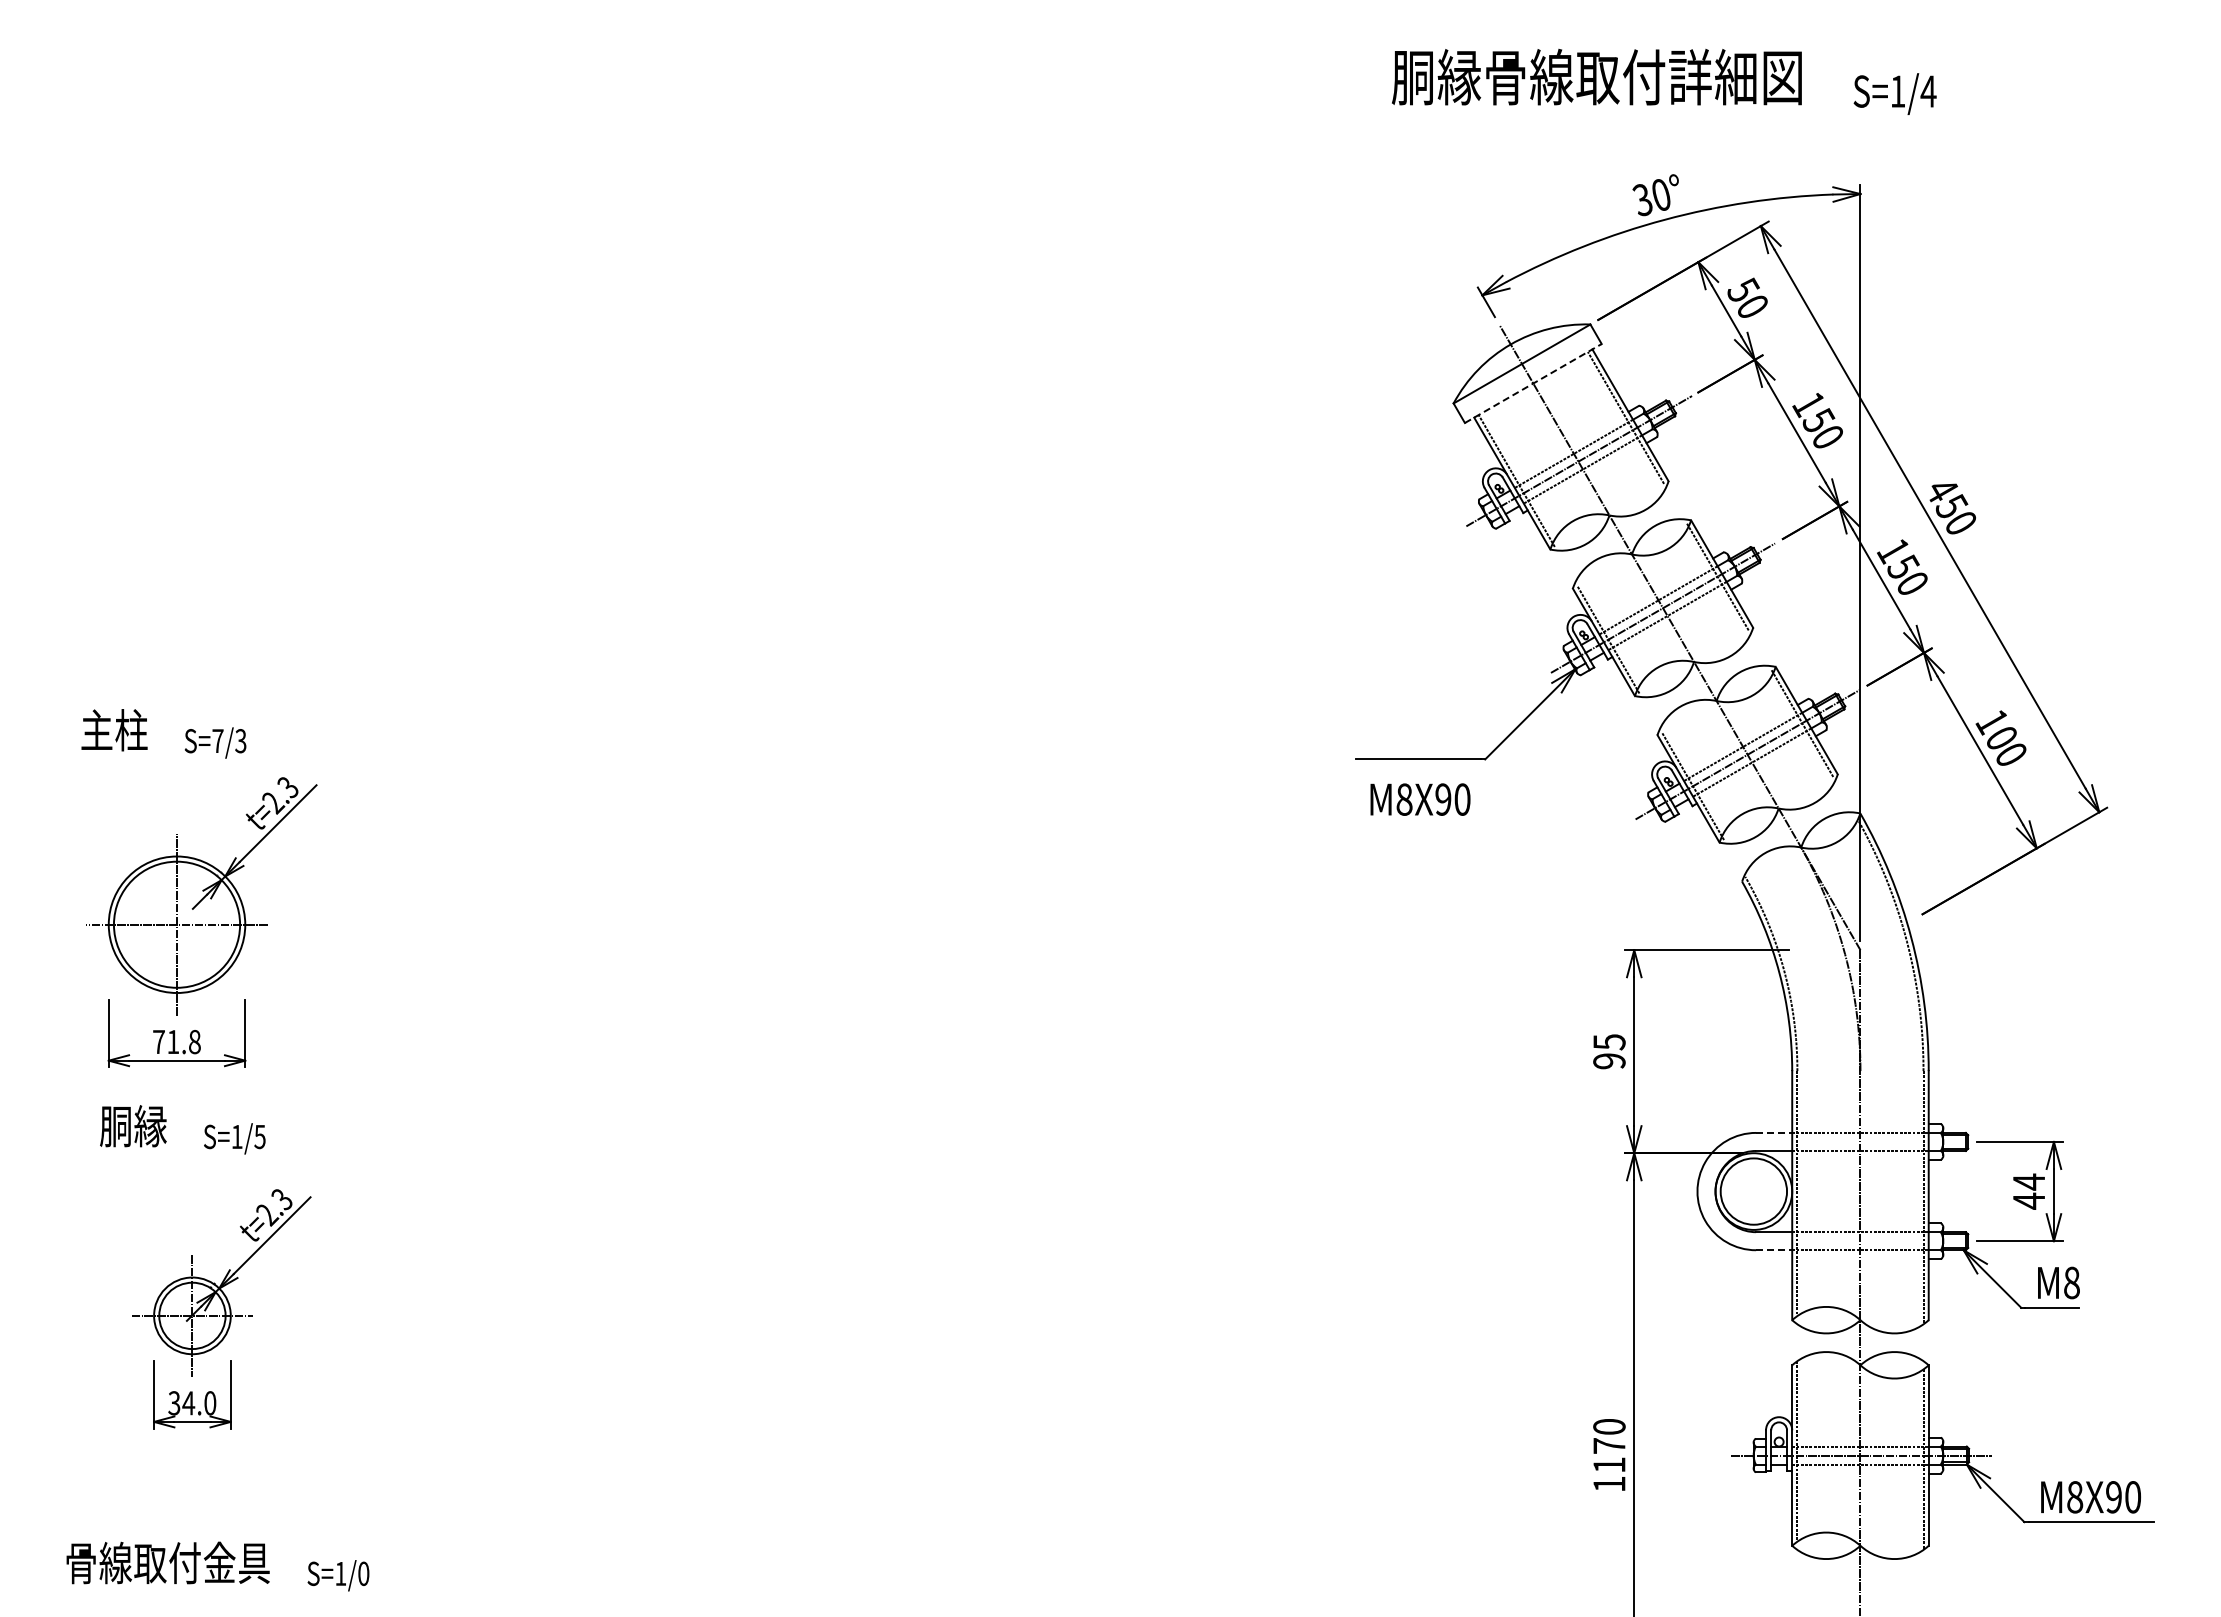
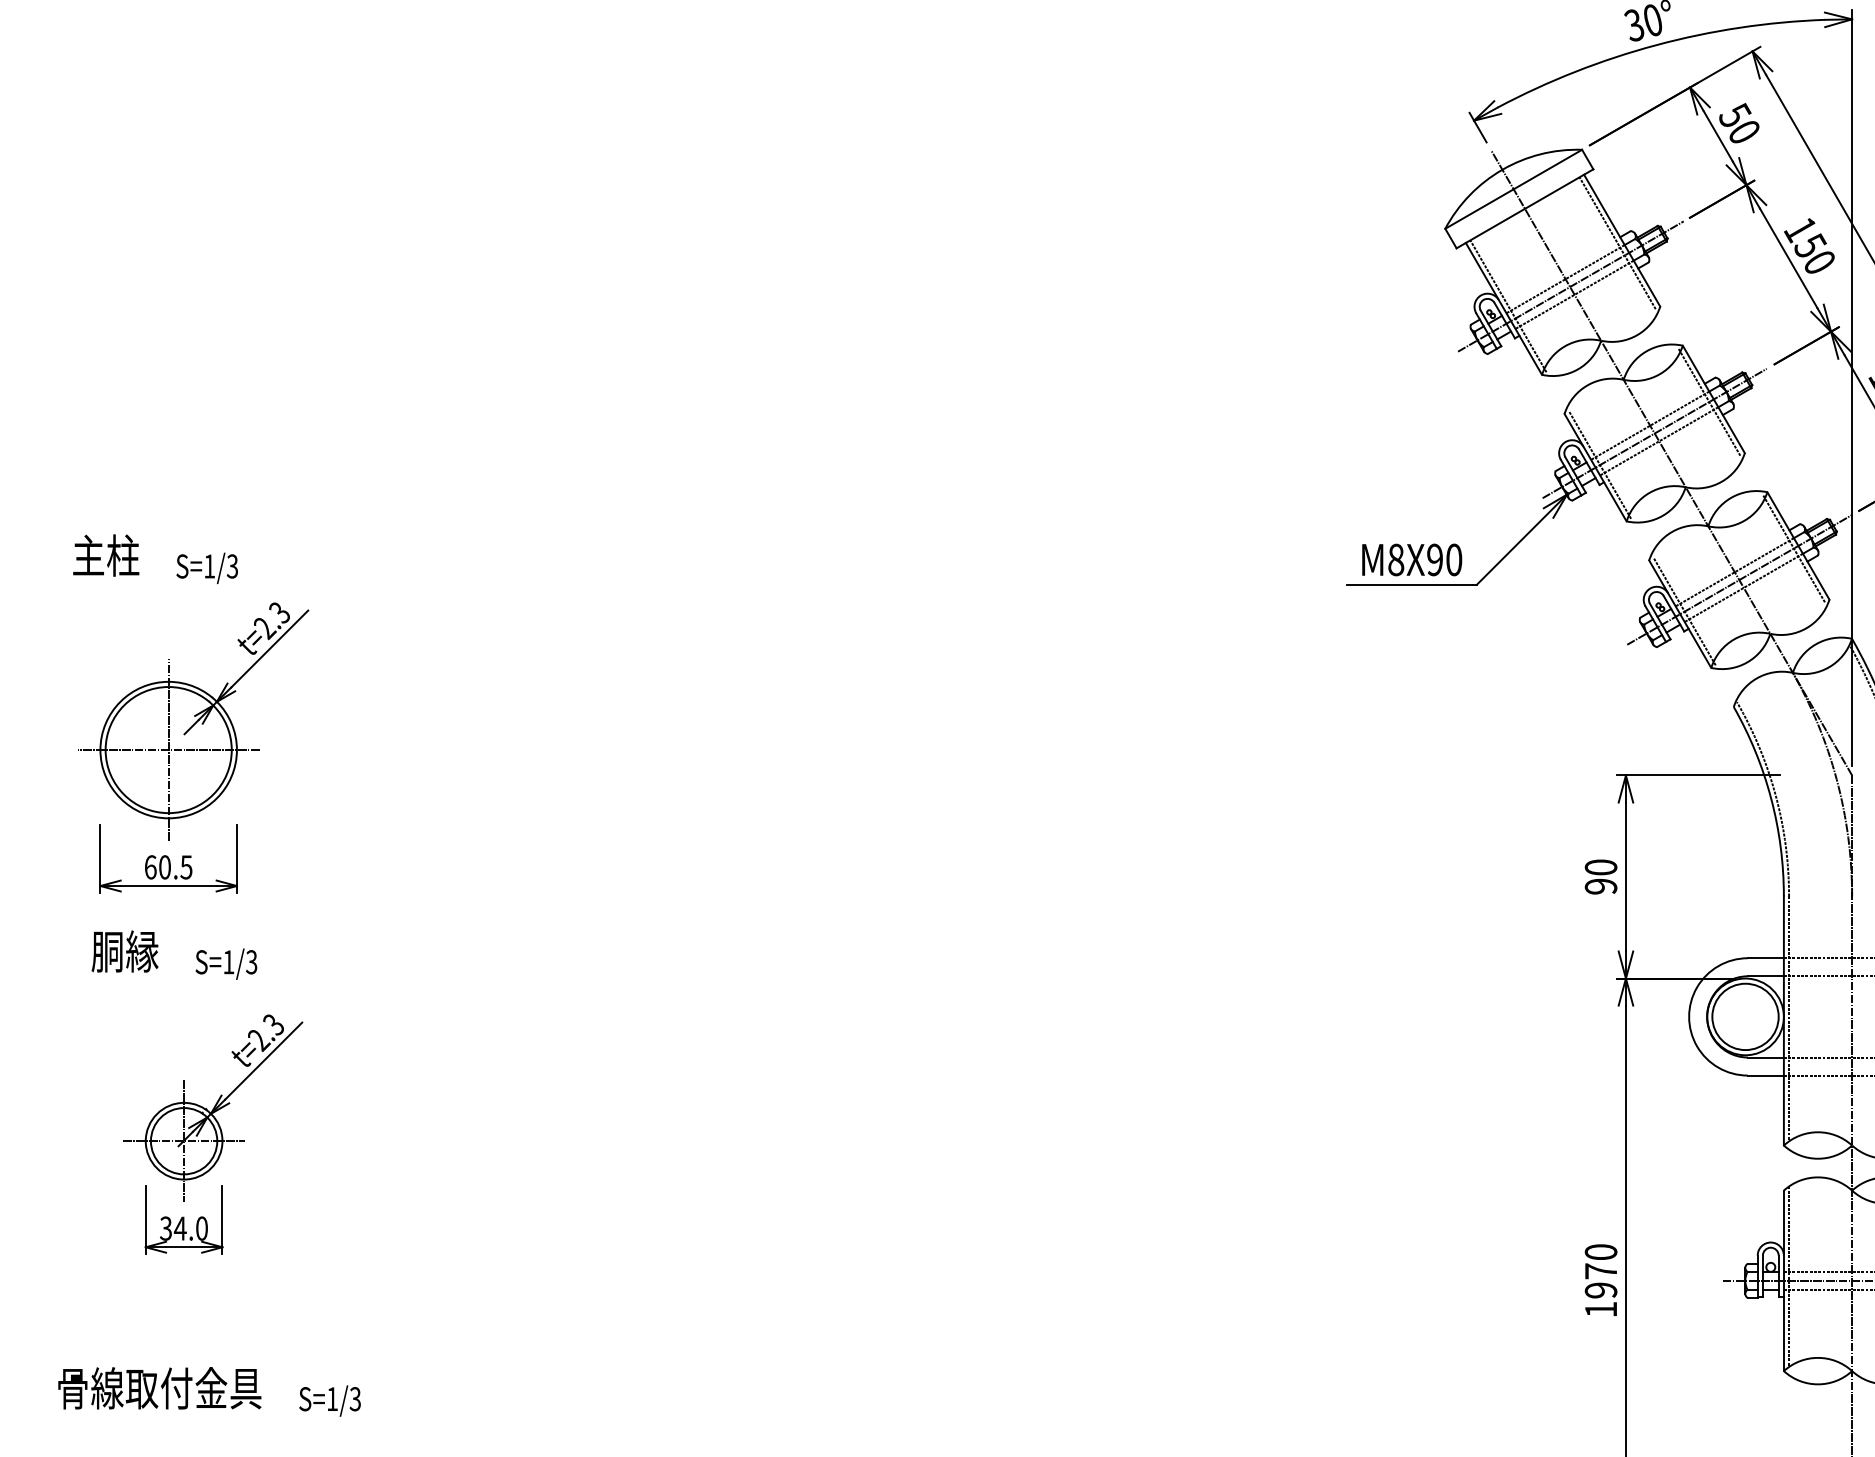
line: (1533, 383) -> (1525, 208), dashed -> solid
text: (217, 740) -> (209, 565), S=7/3 -> S=1/3
text: (1420, 799) -> (1412, 559), moved
text: (176, 1041) -> (168, 866), 71.8 -> 60.5
text: (1609, 1042) -> (1601, 867), 95 -> 90
line: (1774, 1132) -> (1766, 957), dashed -> solid
text: (259, 1136) -> (251, 961), S=1/5 -> S=1/3
line: (1774, 1250) -> (1766, 1075), dashed -> solid
text: (1609, 1465) -> (1601, 1290), 1170 -> 1970
text: (363, 1573) -> (355, 1398), S=1/0 -> S=1/3

